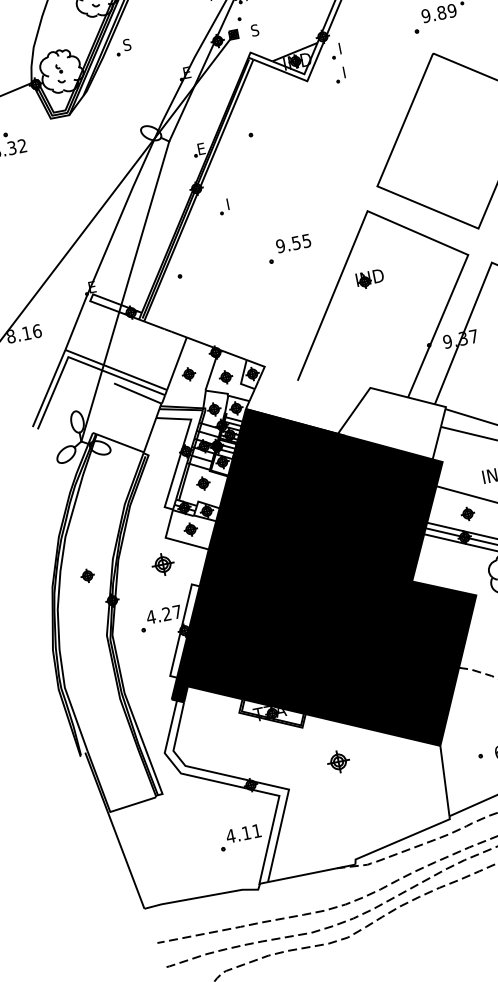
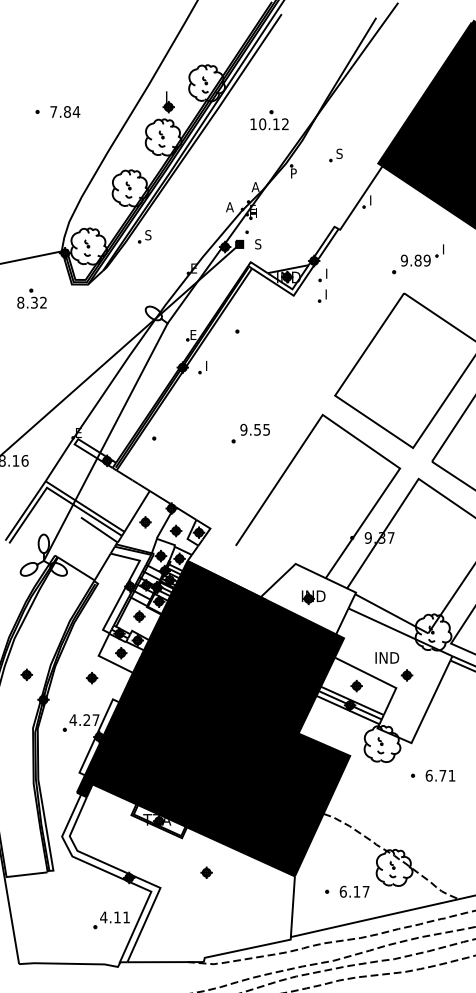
part: (223, 207) -> (202, 367), moved
part: (370, 279) -> (313, 597), moved
part: (162, 565) -> (91, 678), size x0.62
part: (338, 761) -> (206, 872), size x0.62

